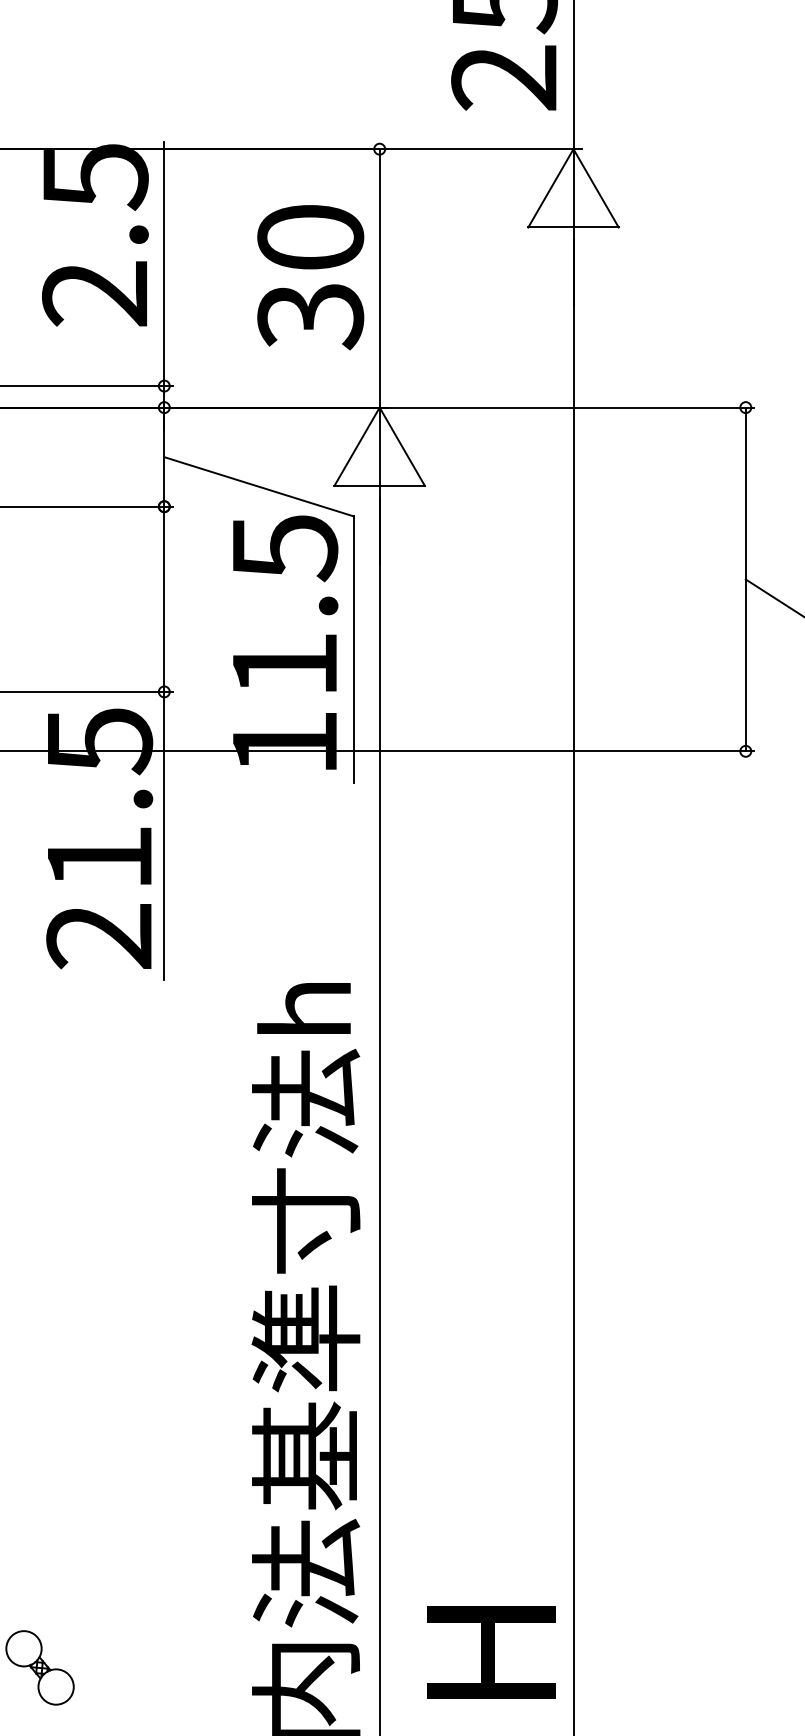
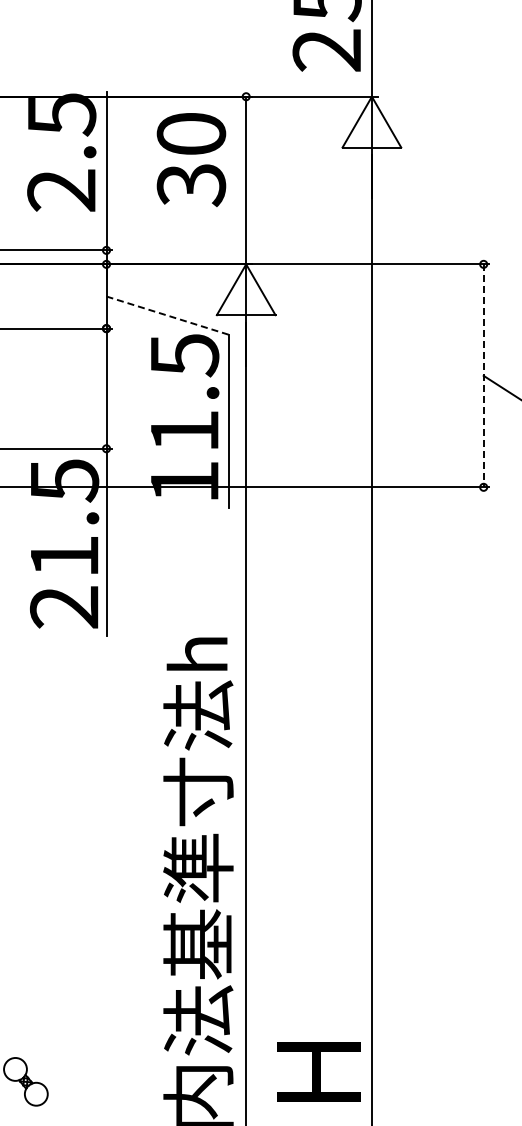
text: (310, 276) -> (191, 159), moved
line: (259, 486) -> (168, 315), solid -> dashed
line: (745, 580) -> (483, 376), solid -> dashed

